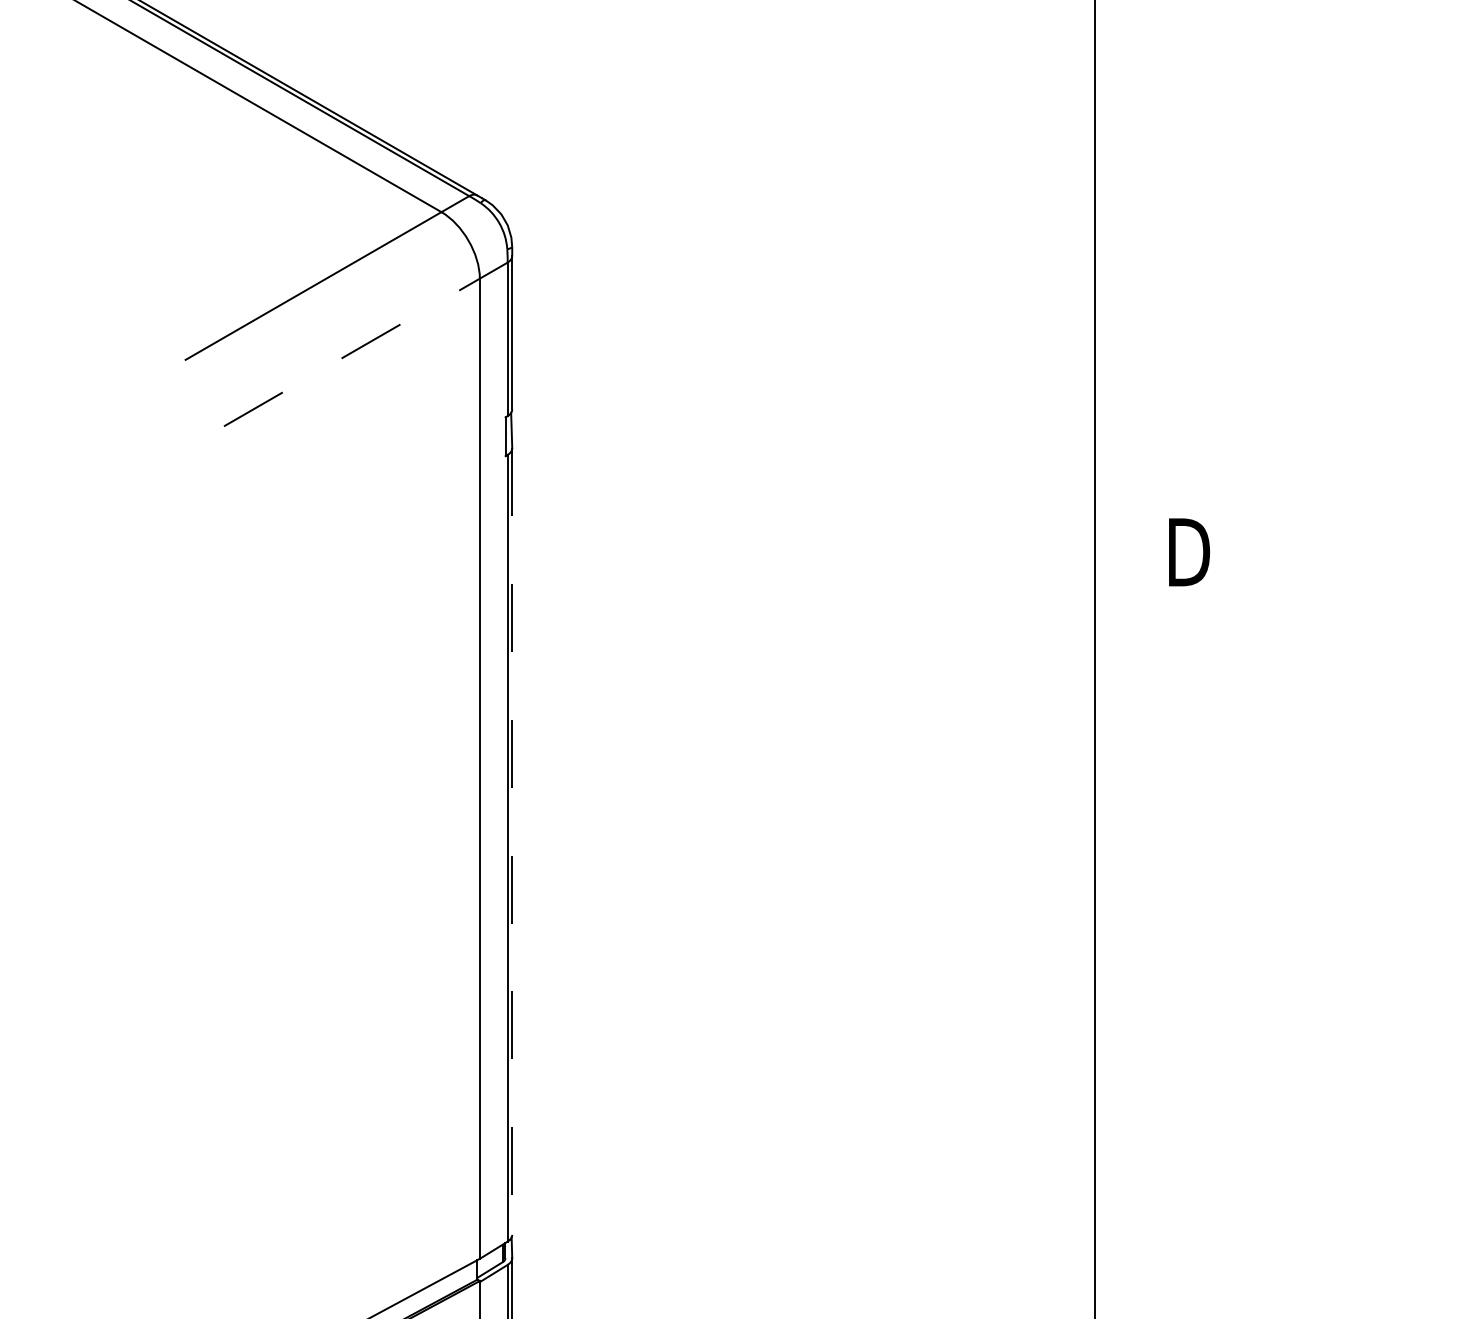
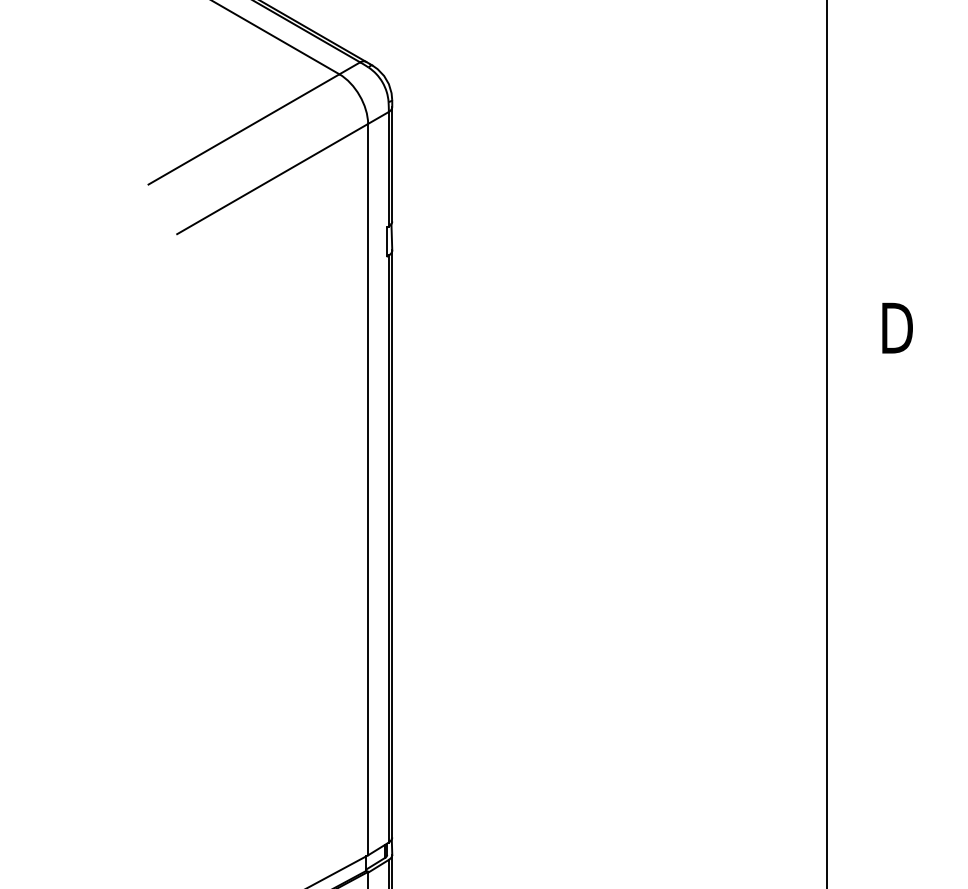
line: (365, 344) -> (282, 173), dashed -> solid
line: (512, 842) -> (392, 544), dashed -> solid

